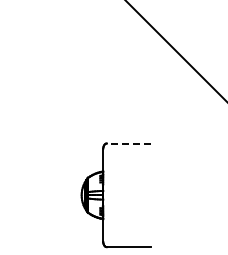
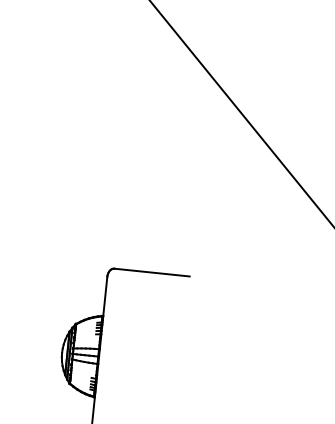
line: (128, 143) -> (151, 272), dashed -> solid

